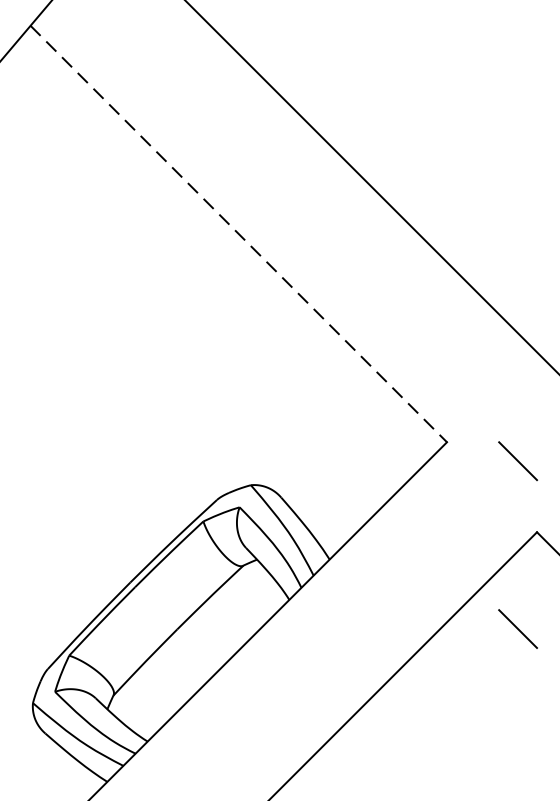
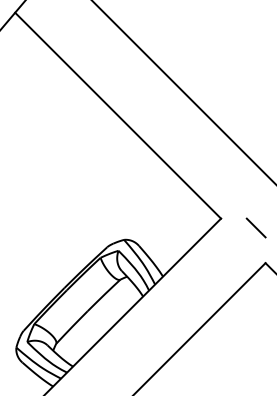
line: (239, 233) -> (118, 115), dashed -> solid
line: (516, 628) -> (255, 310), removed

